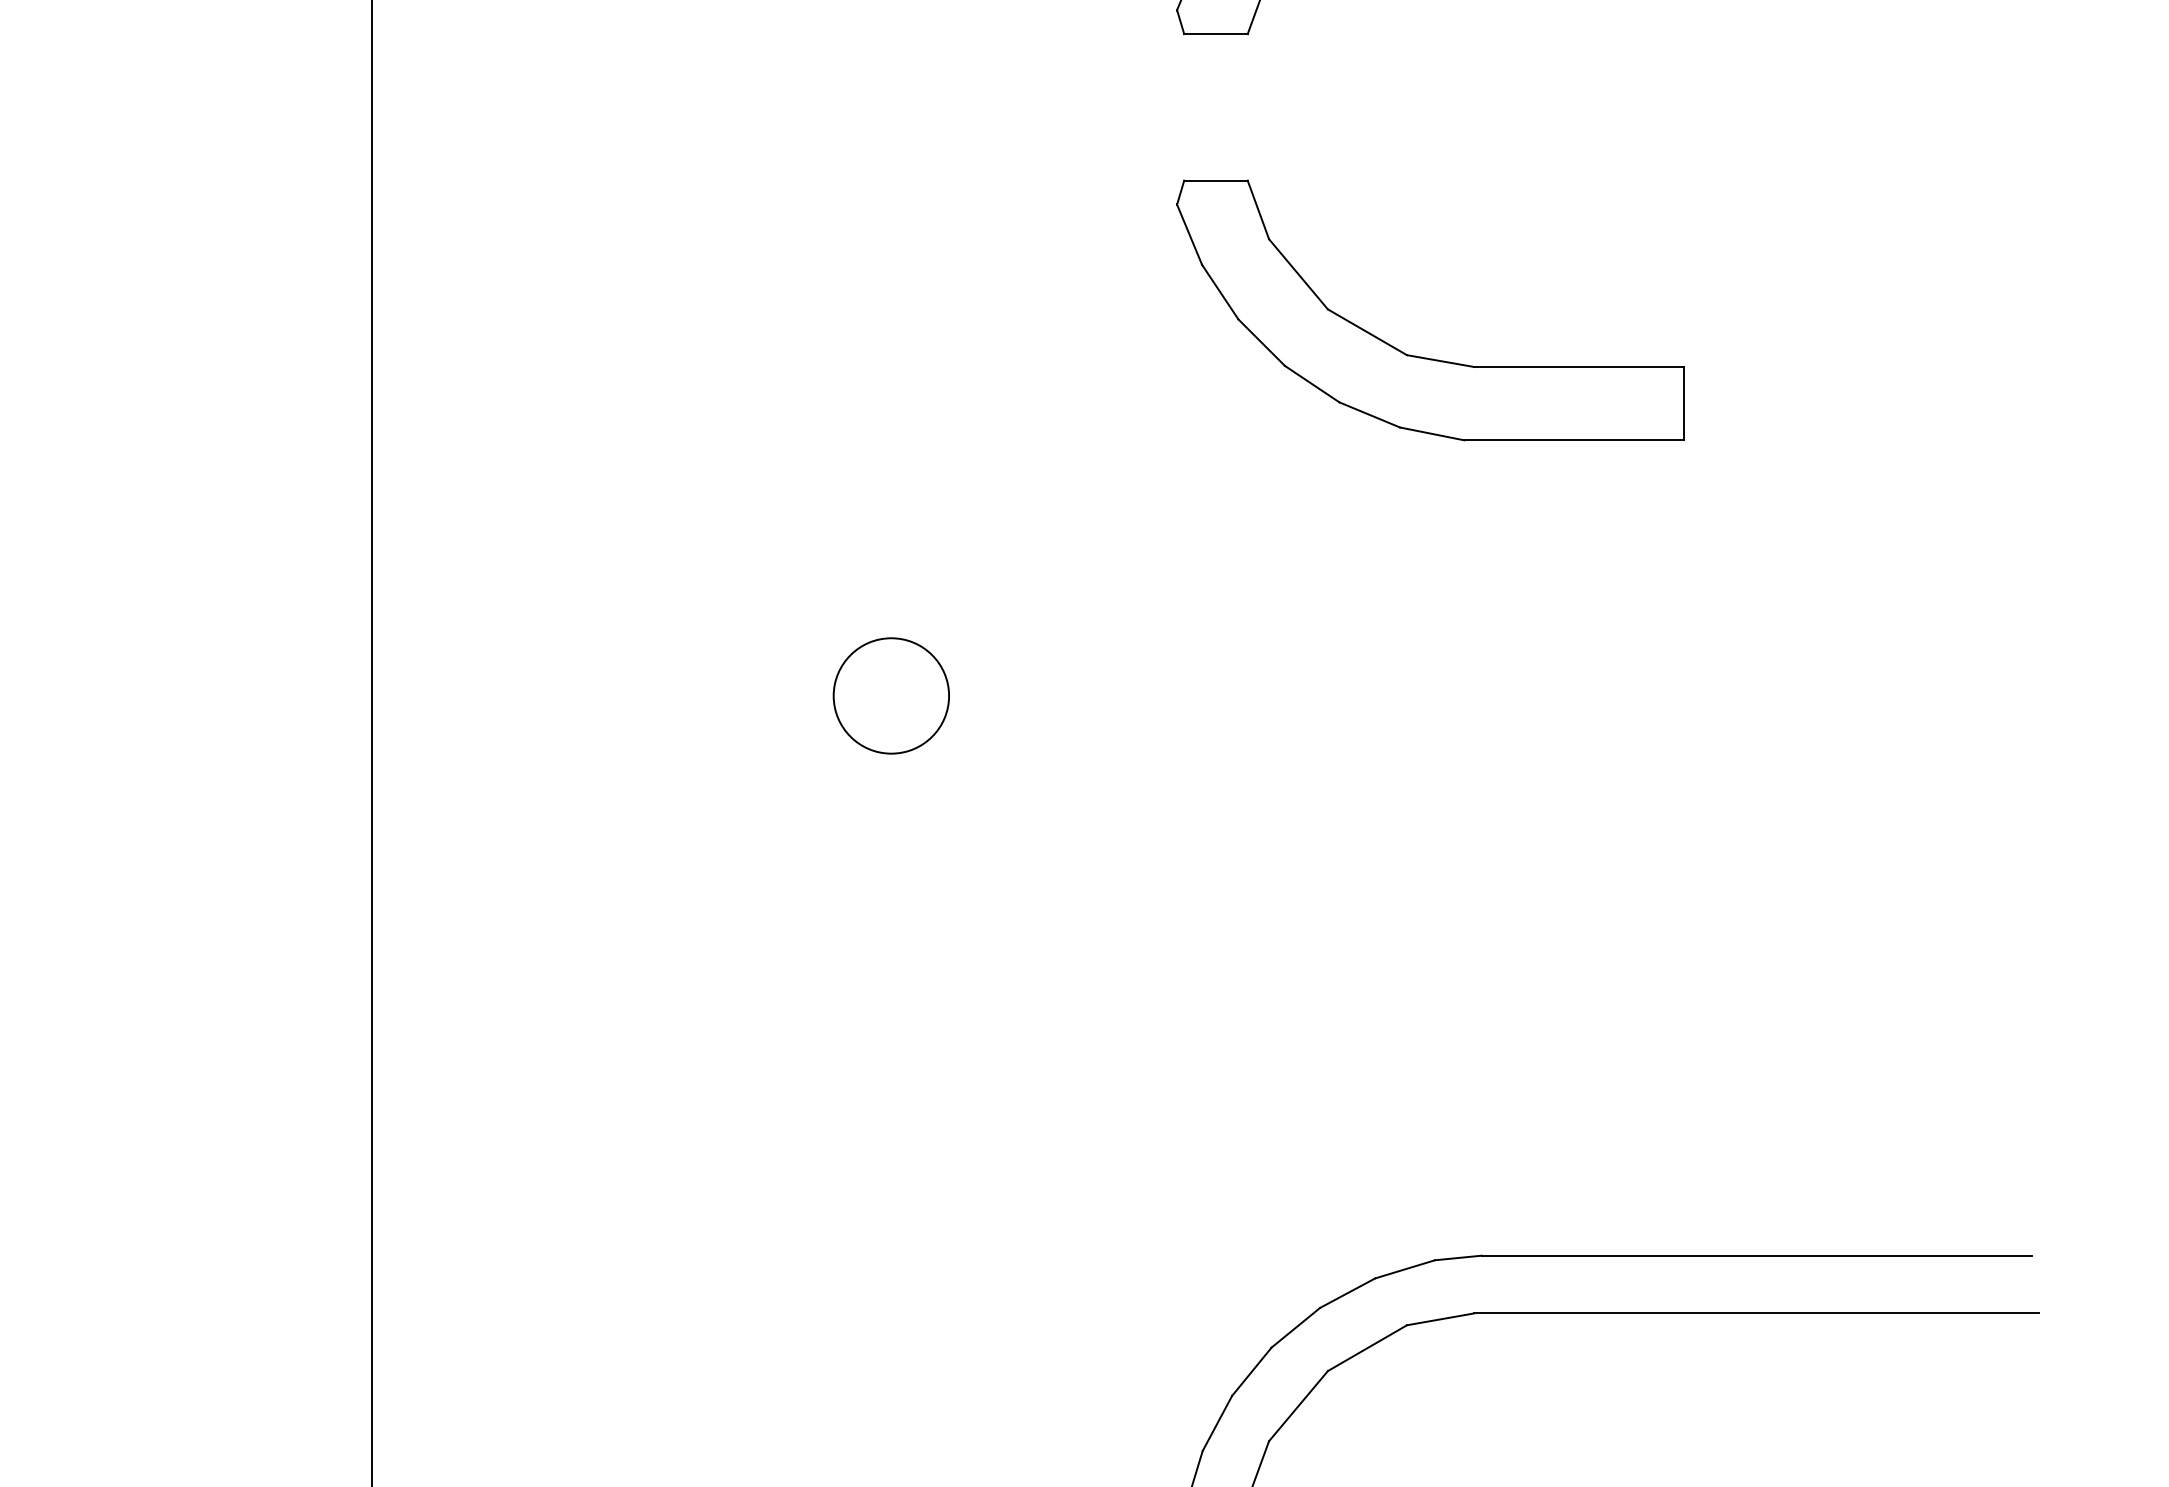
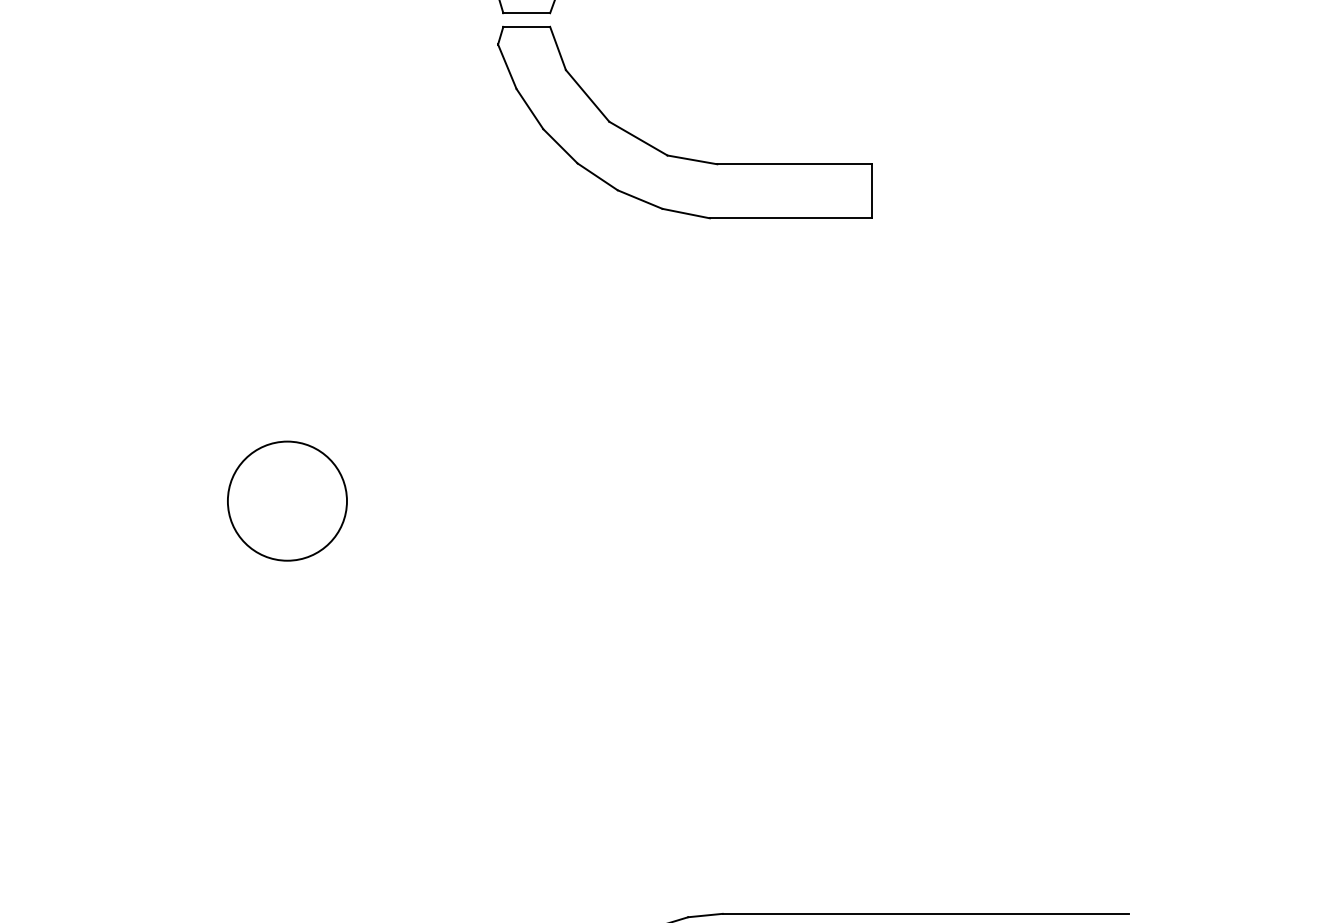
part: (1421, 356) -> (678, 156), moved
circle: (891, 695) -> (287, 500), size x1.4

